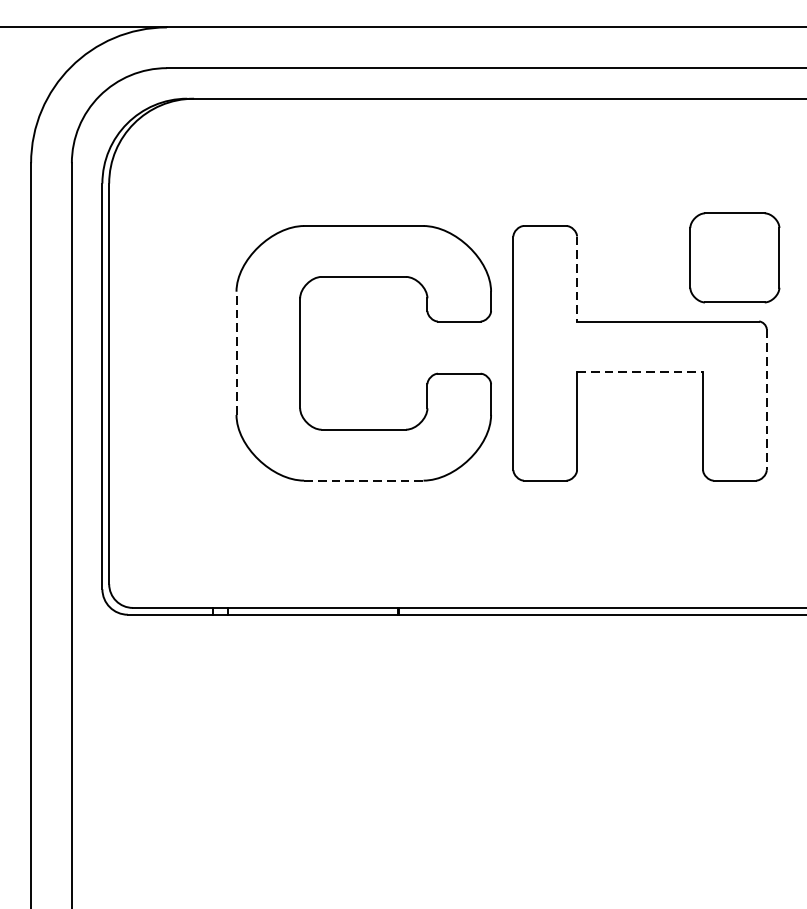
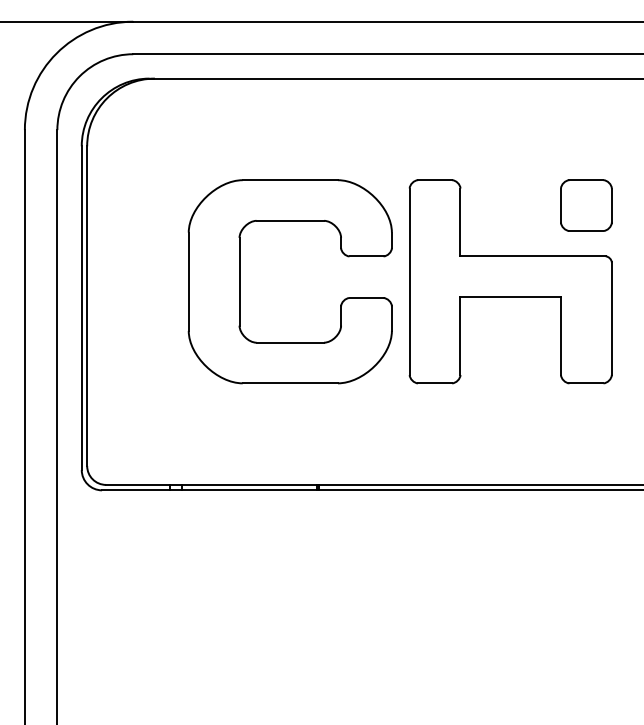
part: (734, 257) -> (586, 205), size x0.71
line: (577, 279) -> (460, 222), dashed -> solid
line: (236, 352) -> (188, 281), dashed -> solid
line: (641, 373) -> (511, 297), dashed -> solid
line: (766, 400) -> (611, 319), dashed -> solid
line: (364, 480) -> (290, 383), dashed -> solid

